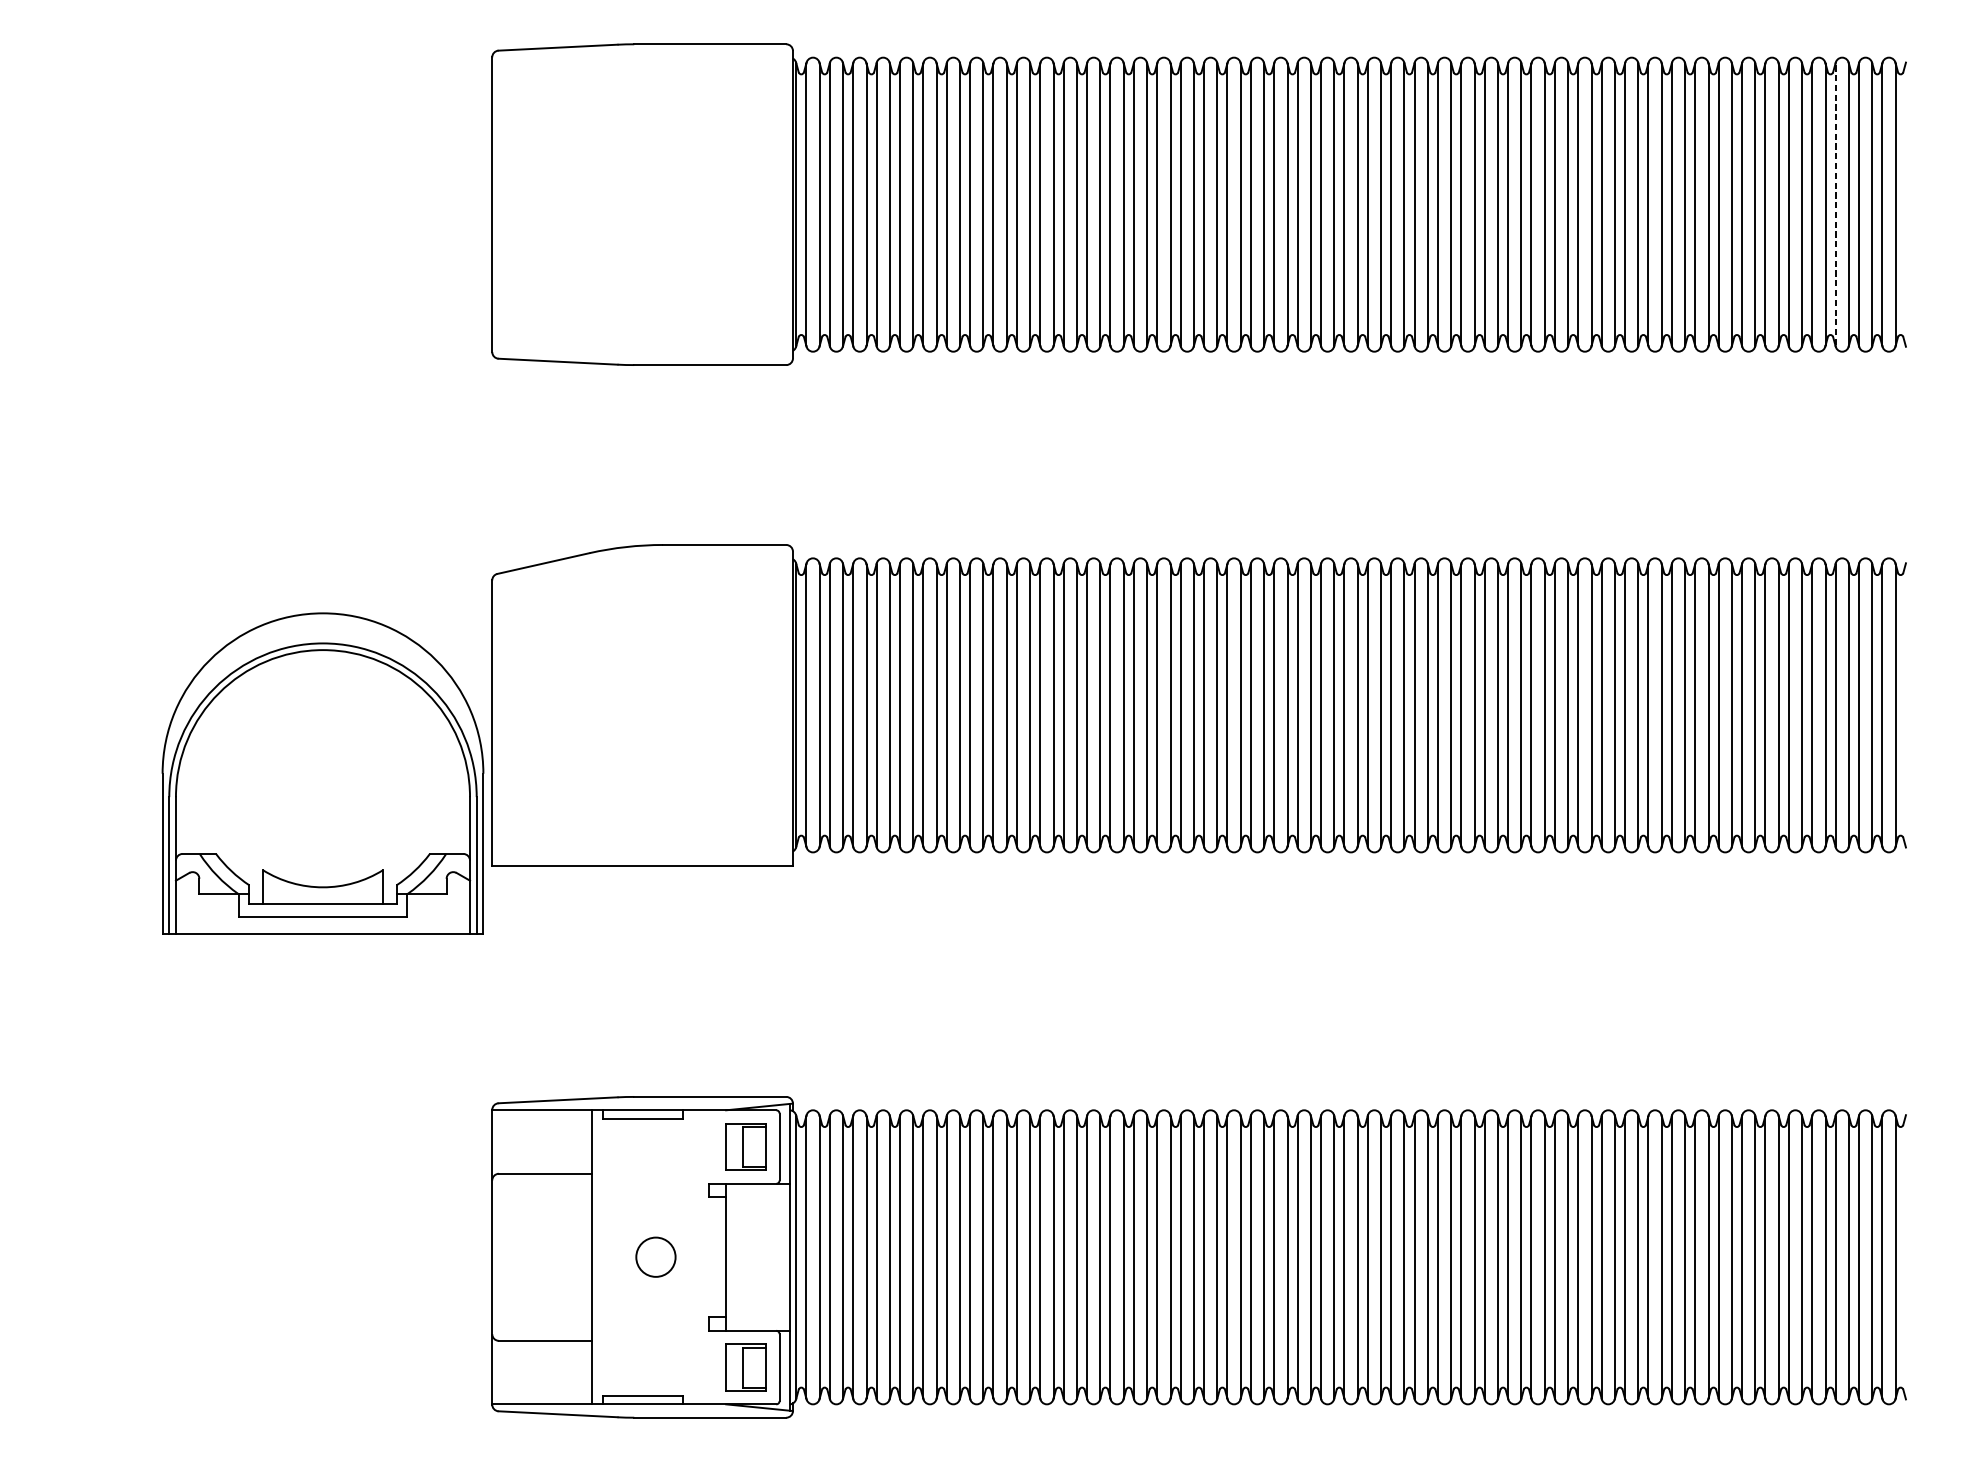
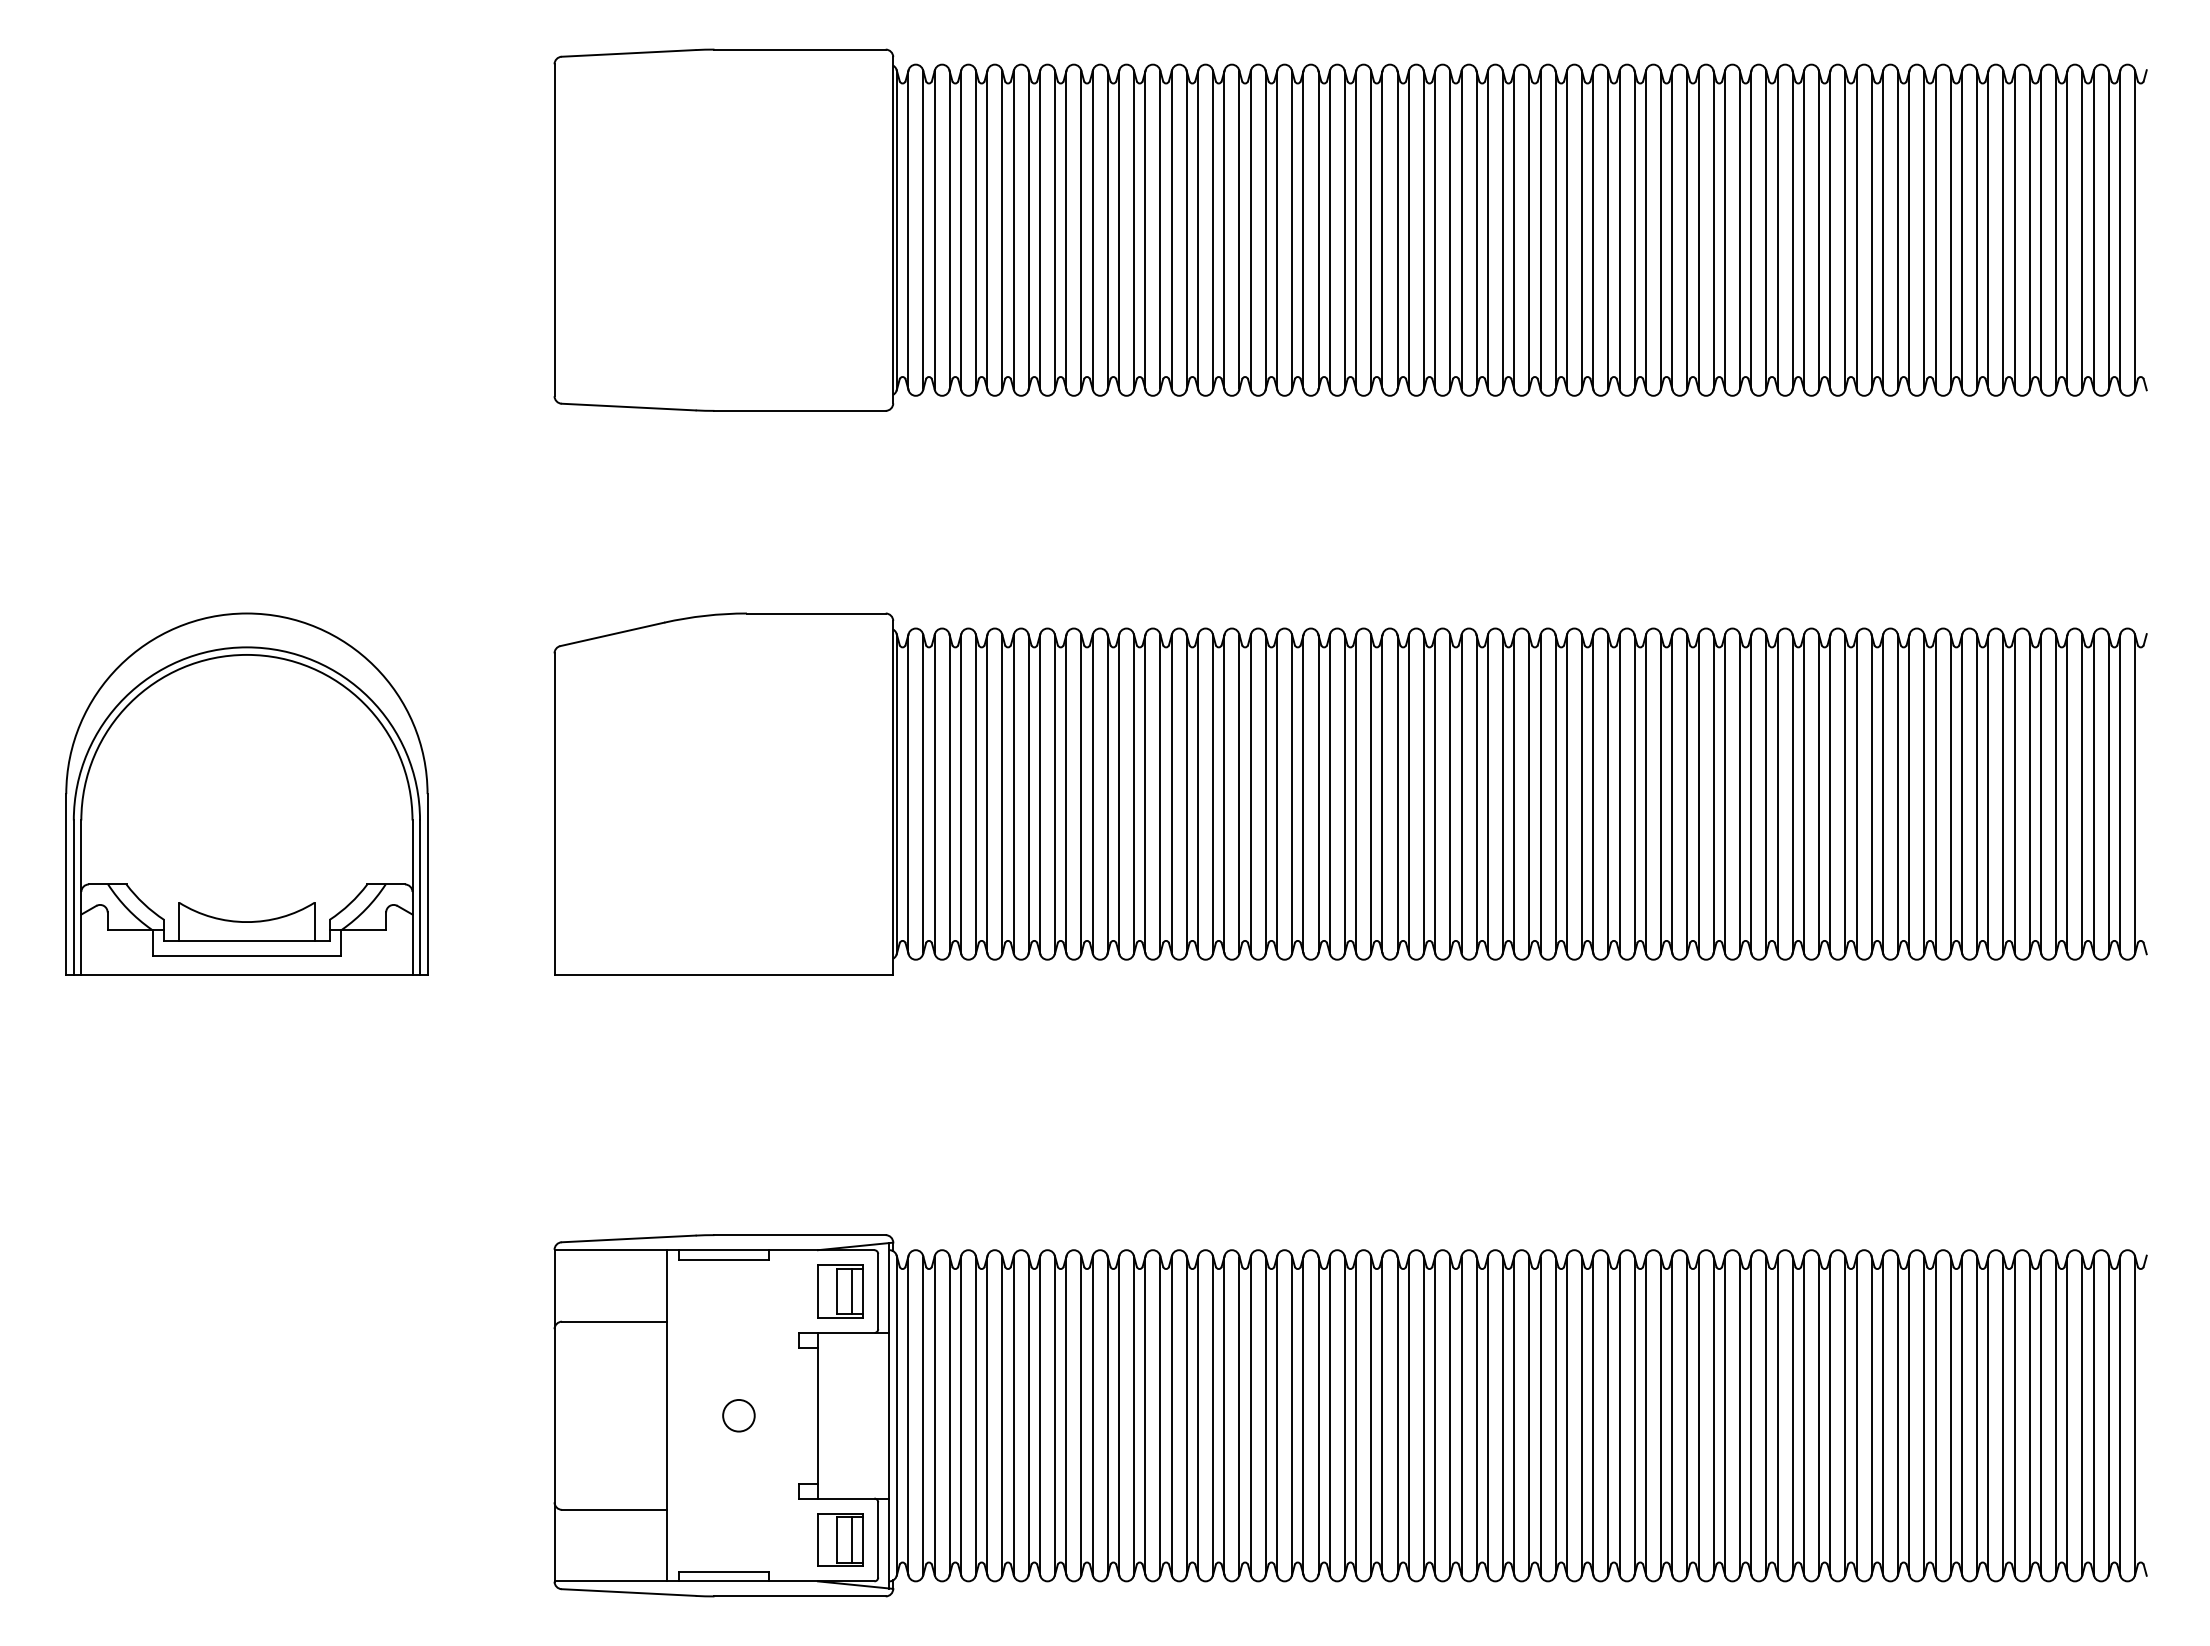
line: (1835, 204) -> (2067, 229), dashed -> solid
part: (322, 773) -> (246, 793), moved
line: (755, 1146) -> (851, 1291), added
circle: (655, 1257) -> (738, 1415), size x0.71
line: (755, 1367) -> (851, 1539), added

